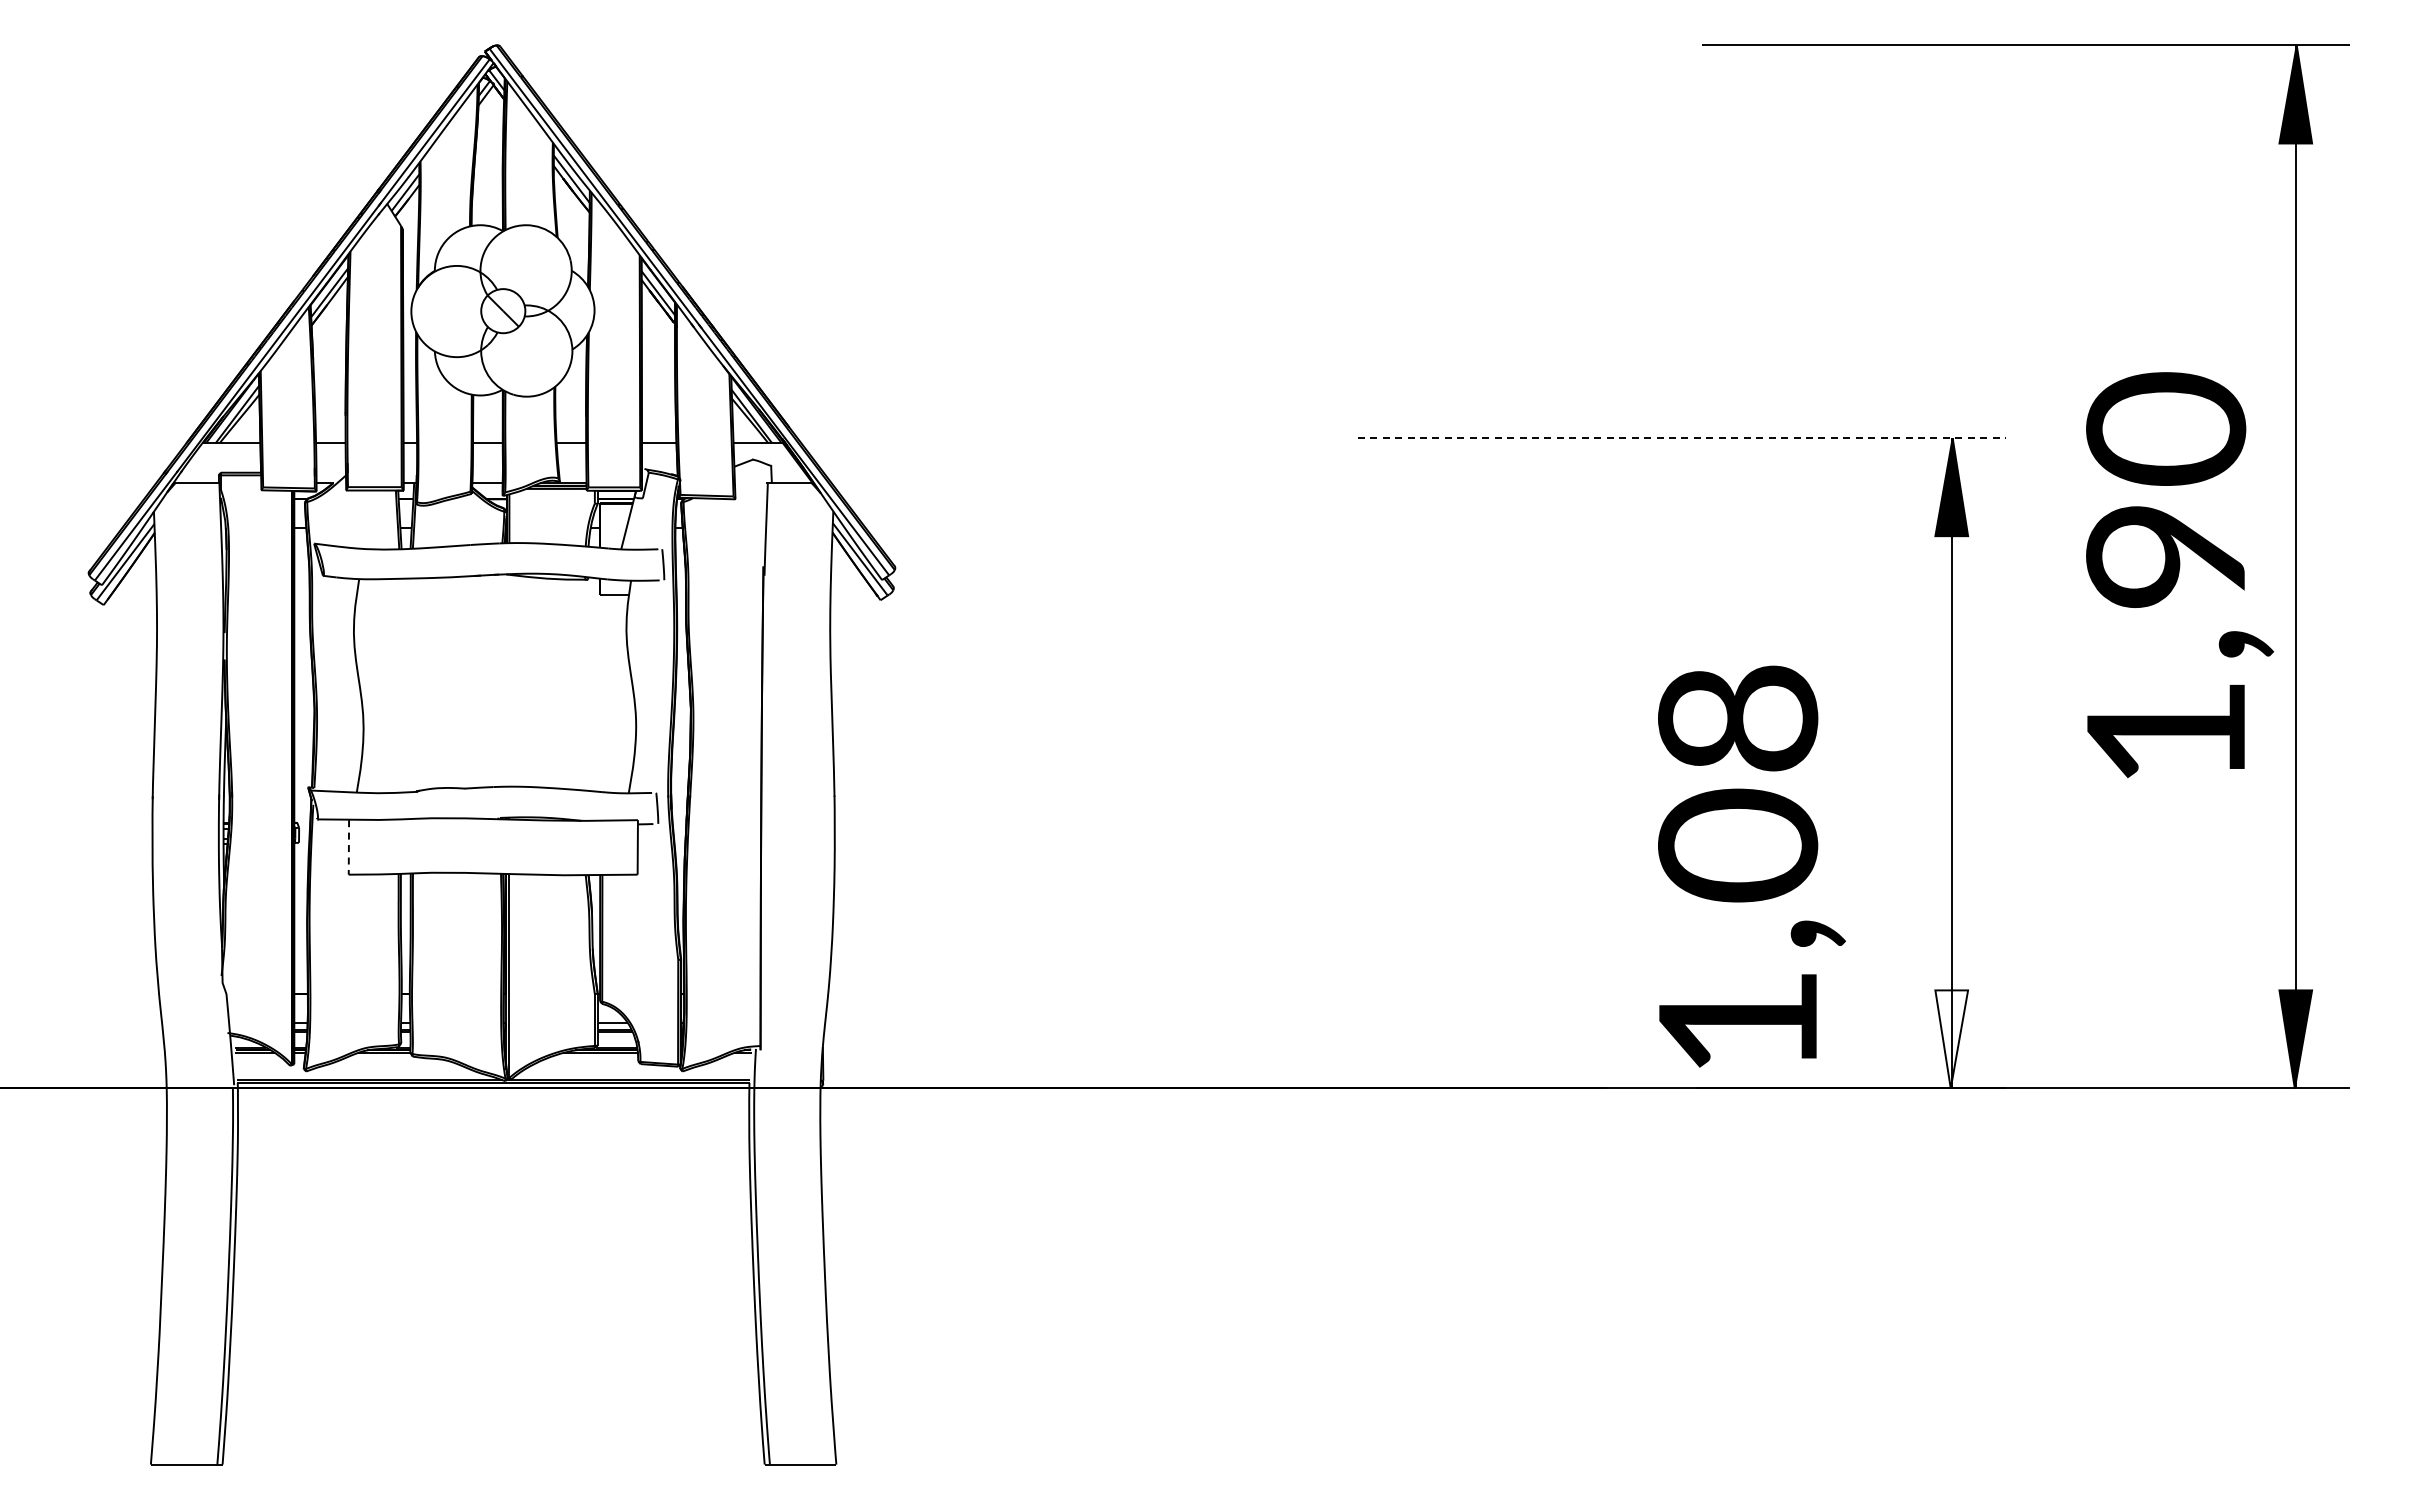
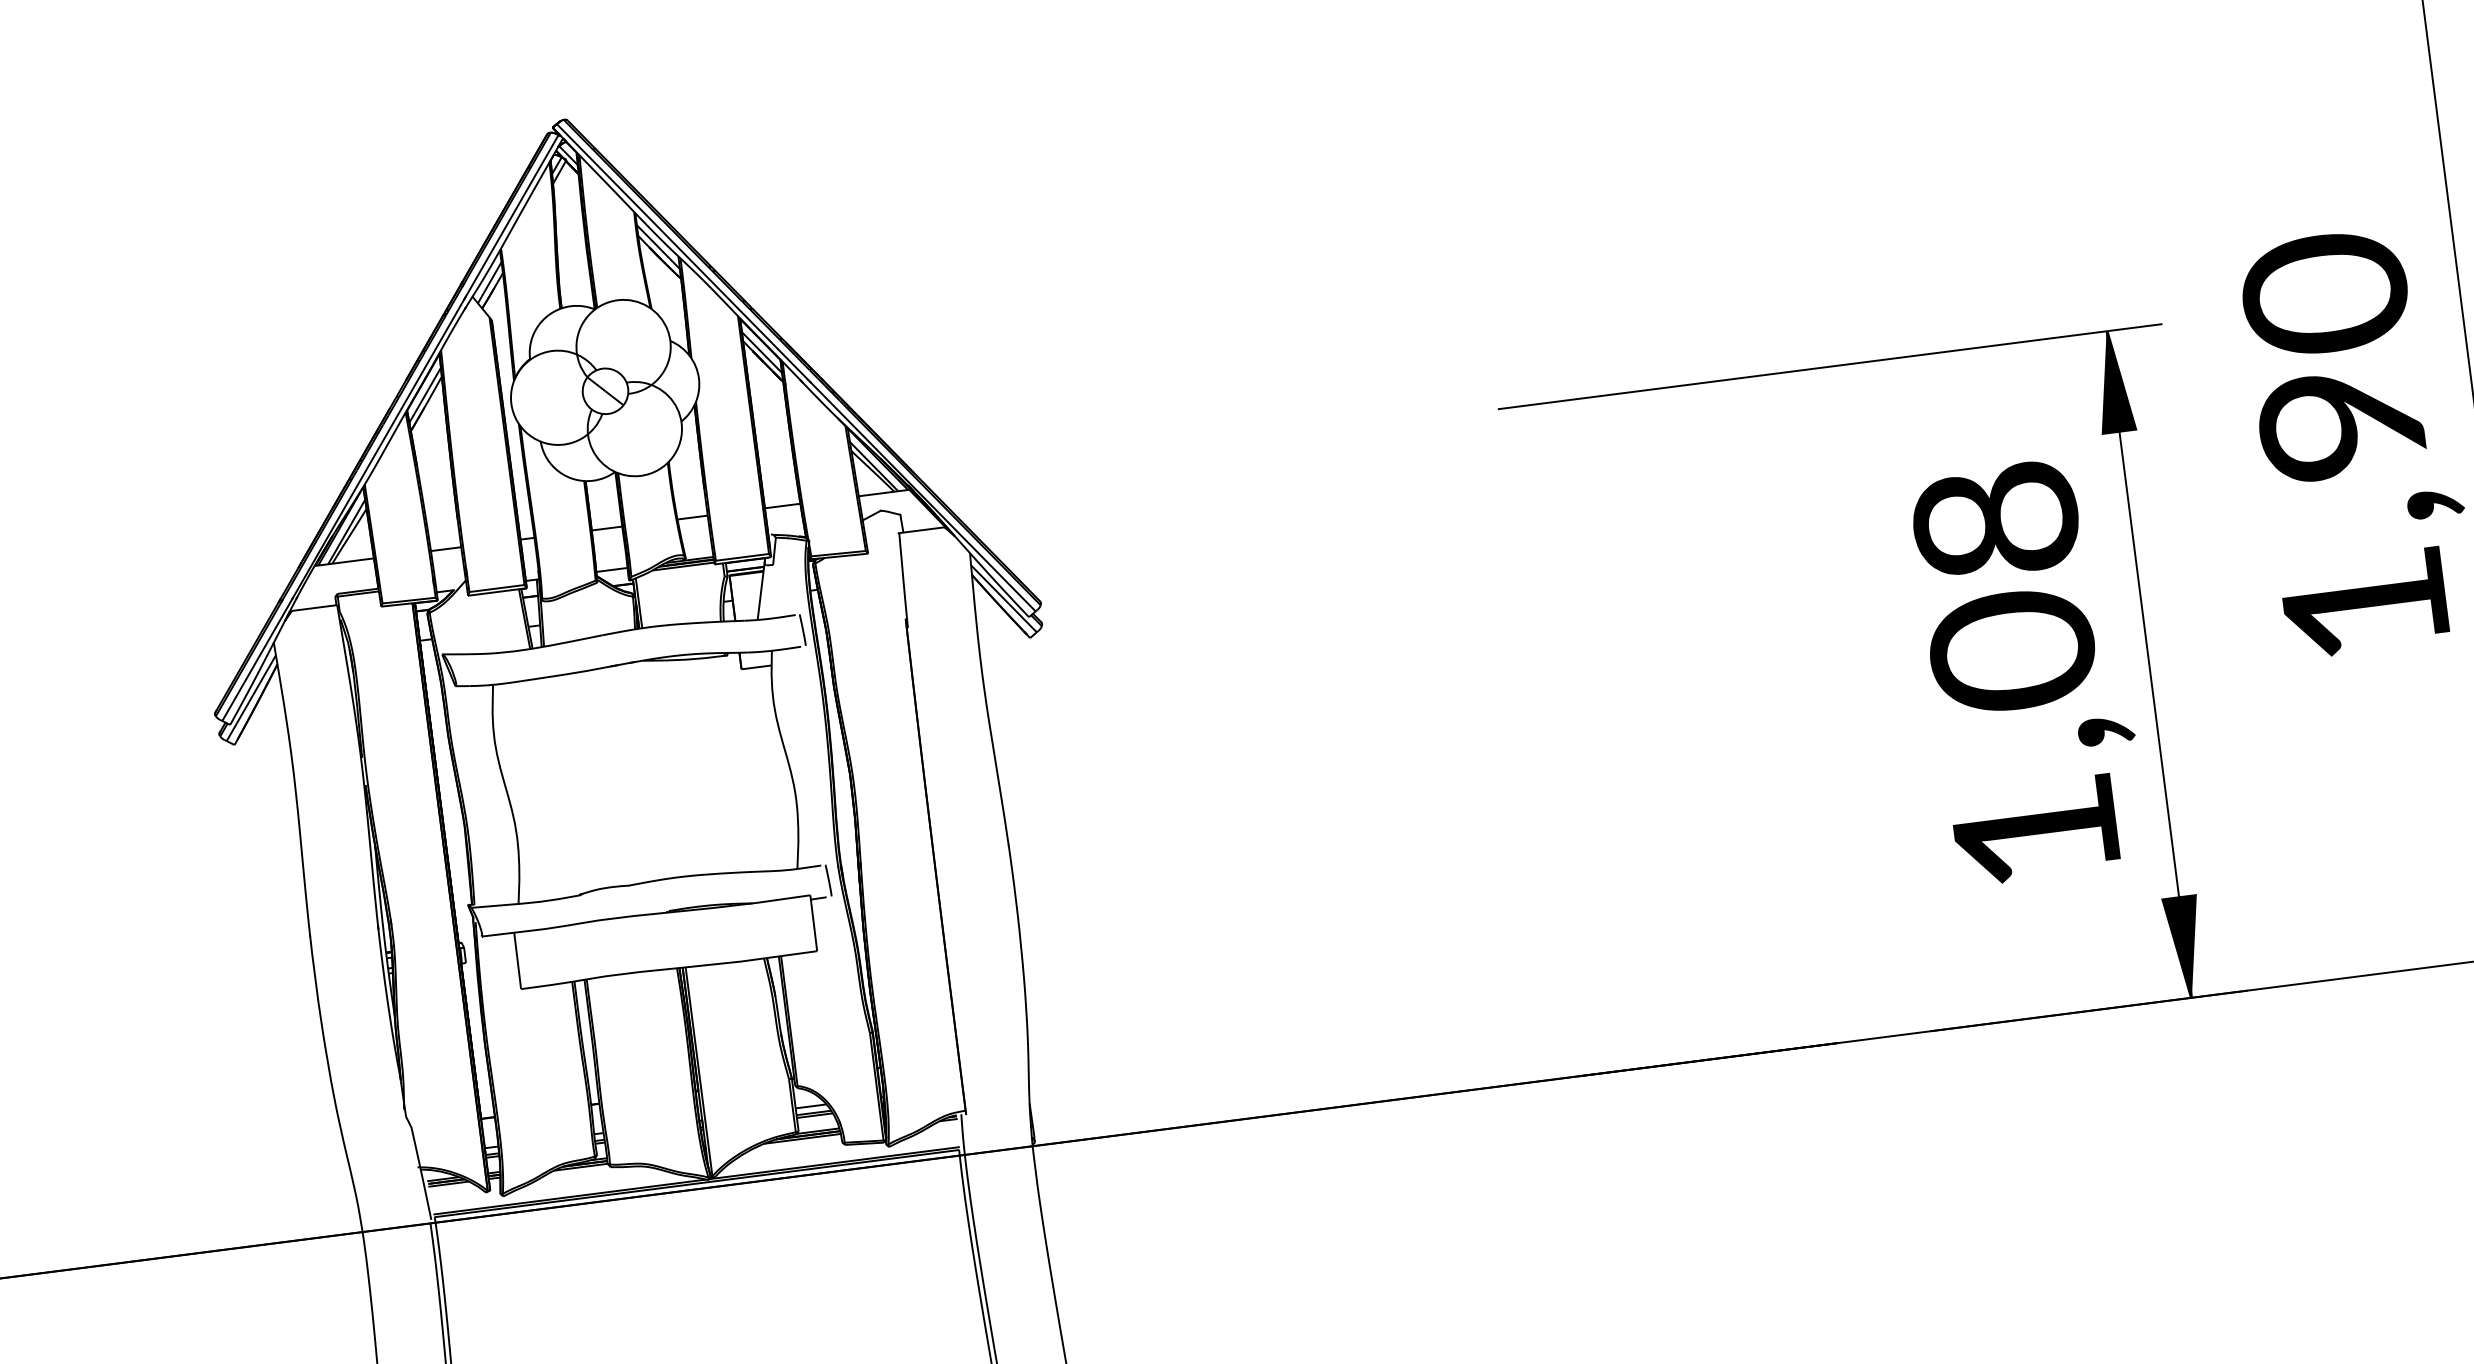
line: (1682, 438) -> (1830, 367), dashed -> solid
line: (348, 847) -> (517, 961), dashed -> solid
text: (1751, 866) -> (2029, 670), moved
fill: (1951, 1039) -> (2185, 947), added

